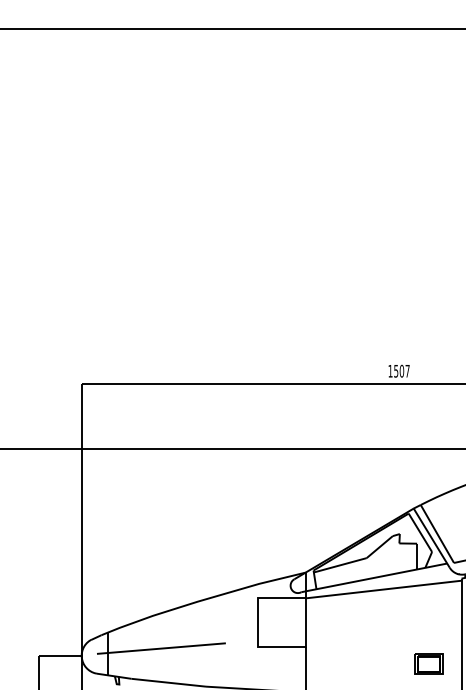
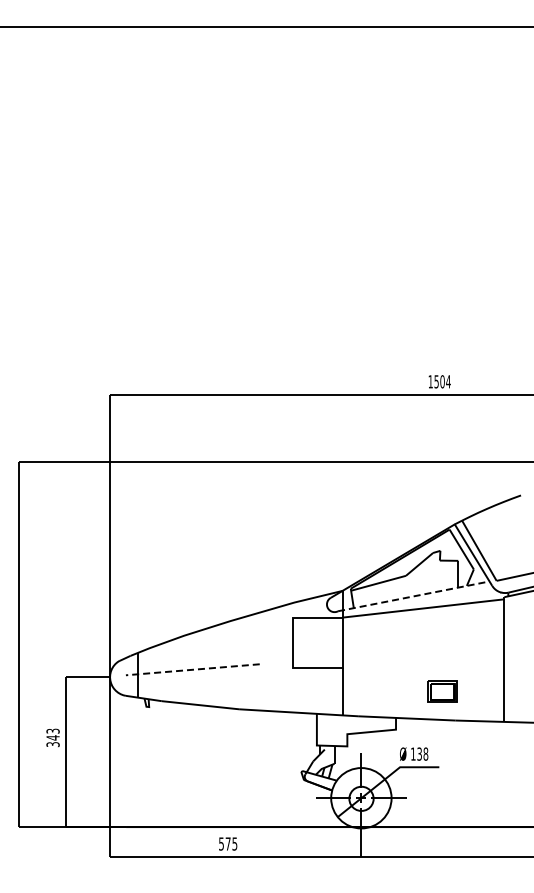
text: (407, 370) -> (448, 381), 1507 -> 1504
line: (374, 578) -> (414, 596), solid -> dashed
line: (161, 648) -> (192, 669), solid -> dashed
part: (428, 663) -> (442, 691), moved

